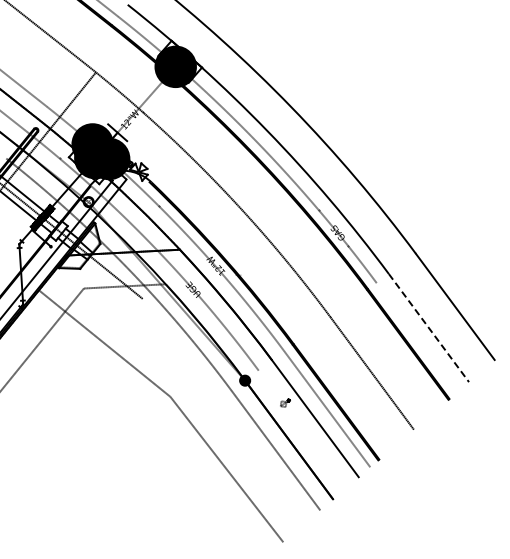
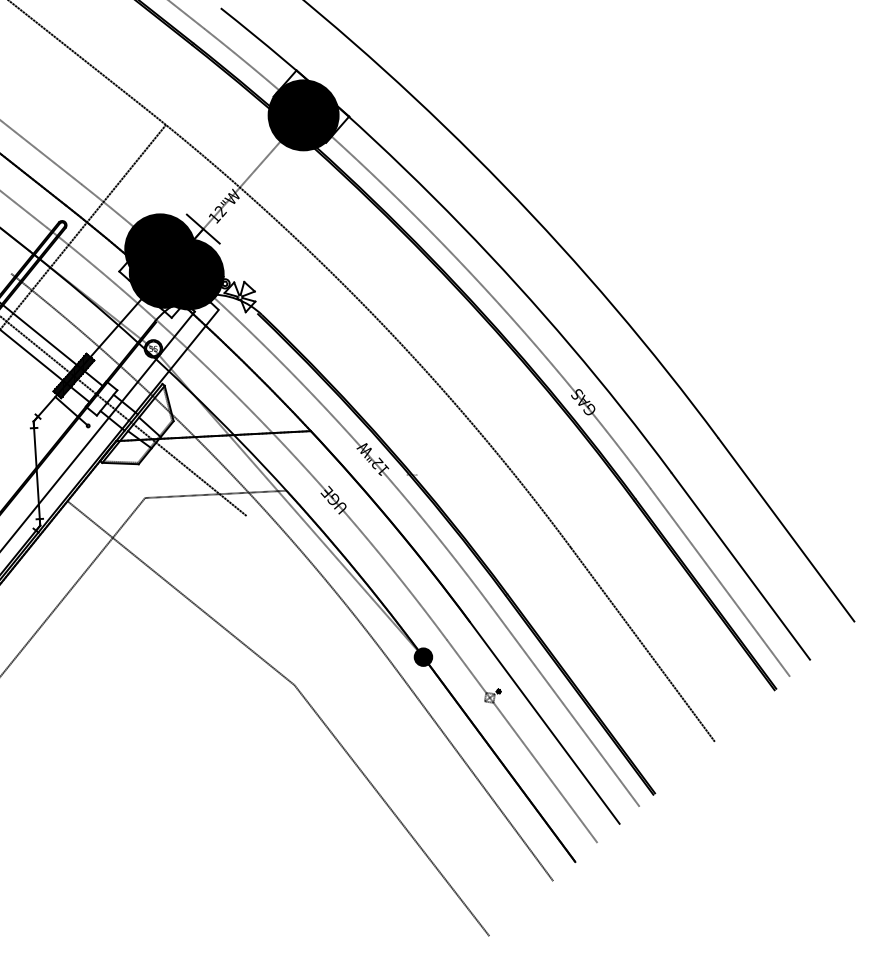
line: (429, 328) -> (741, 567), dashed -> solid
line: (416, 337) -> (719, 582), added
line: (301, 429) -> (520, 741), added

